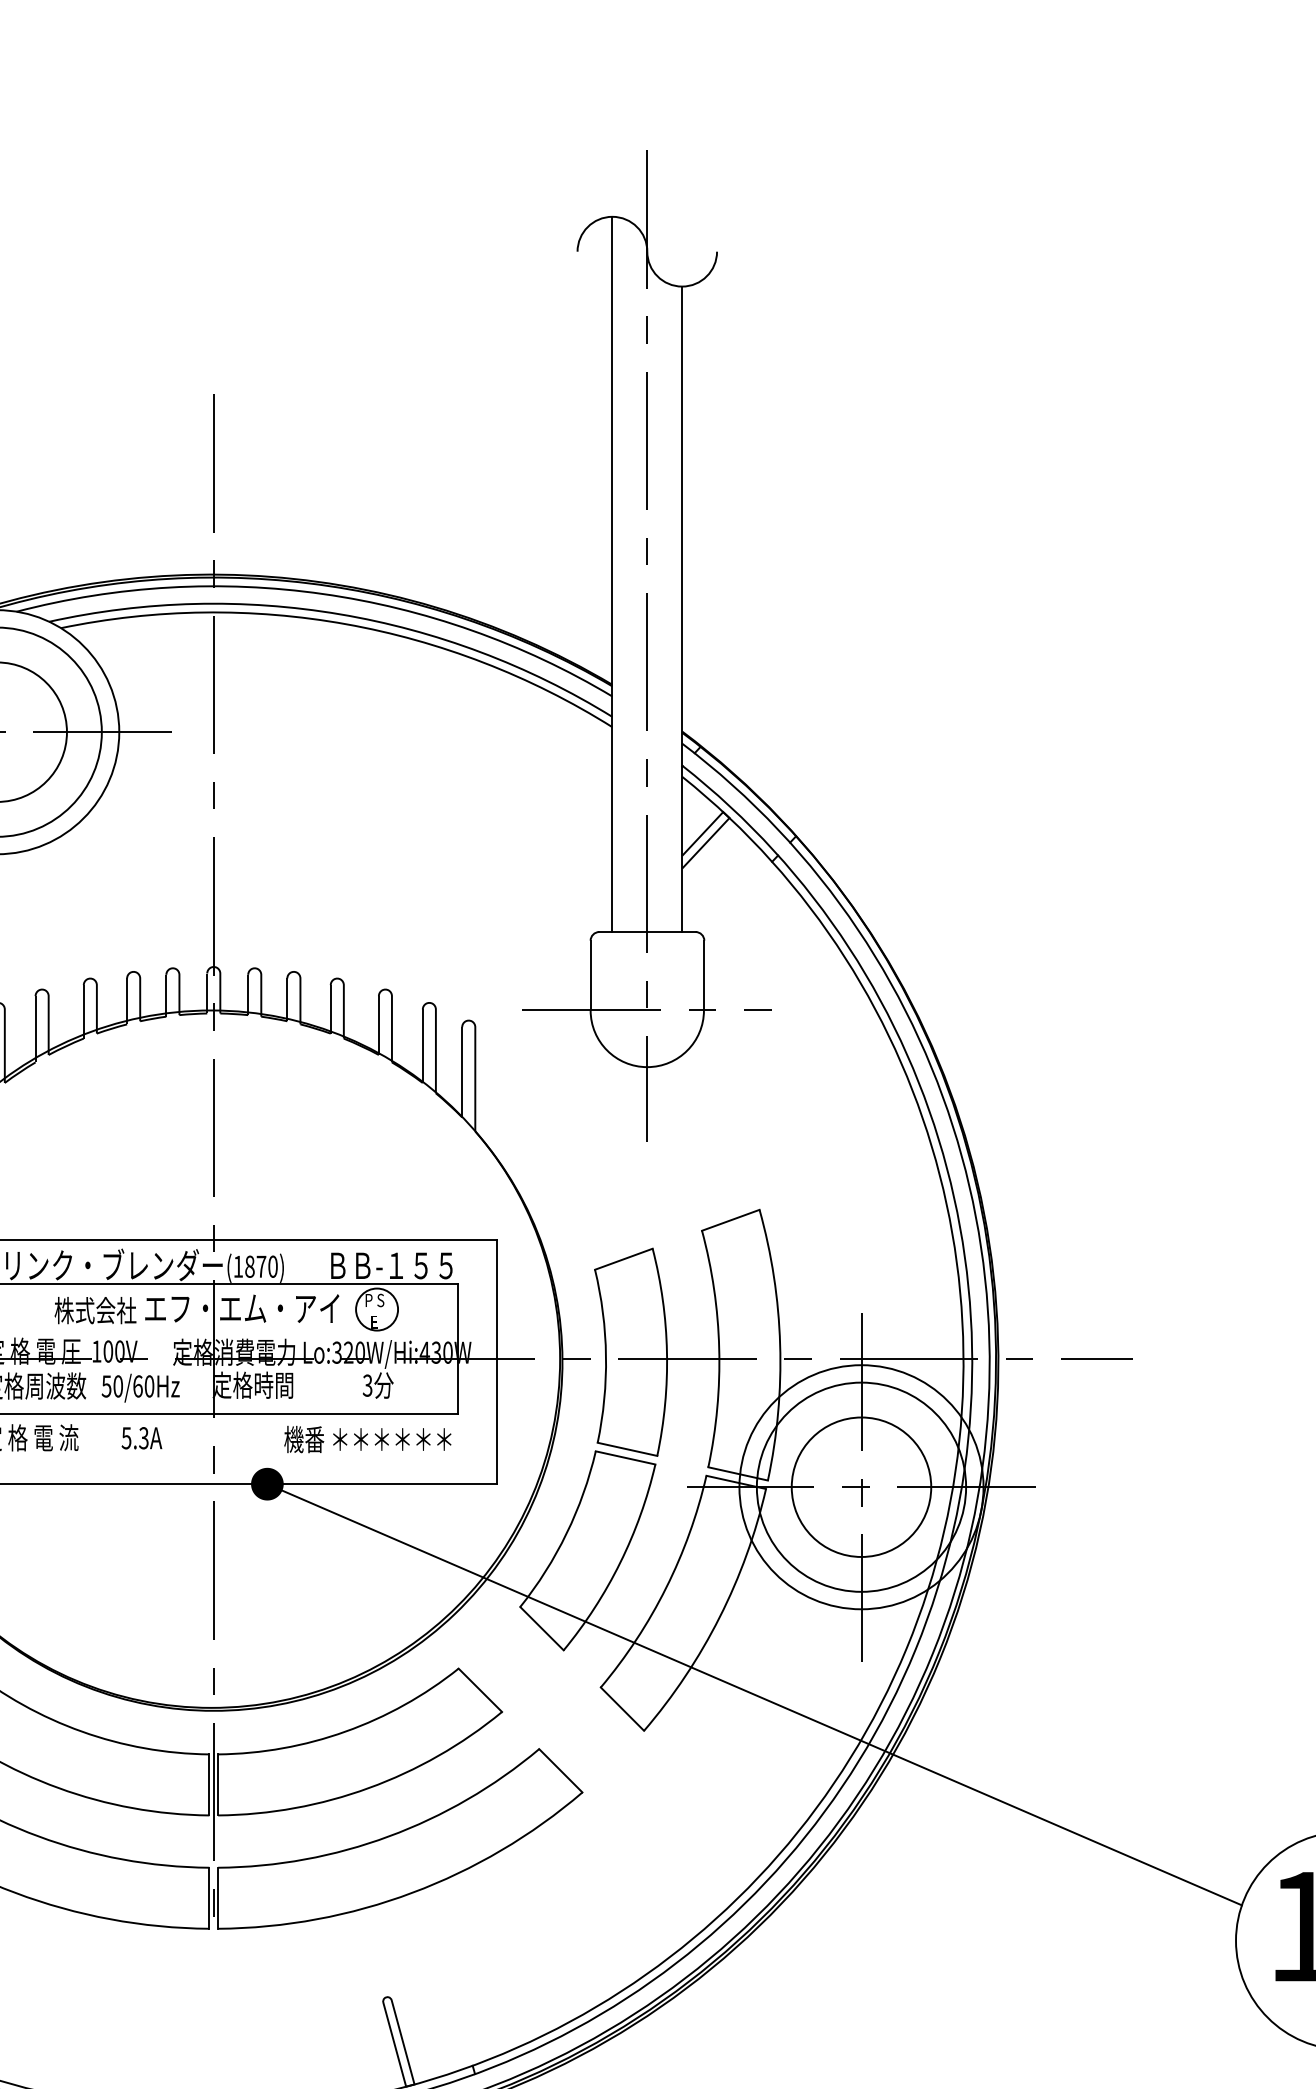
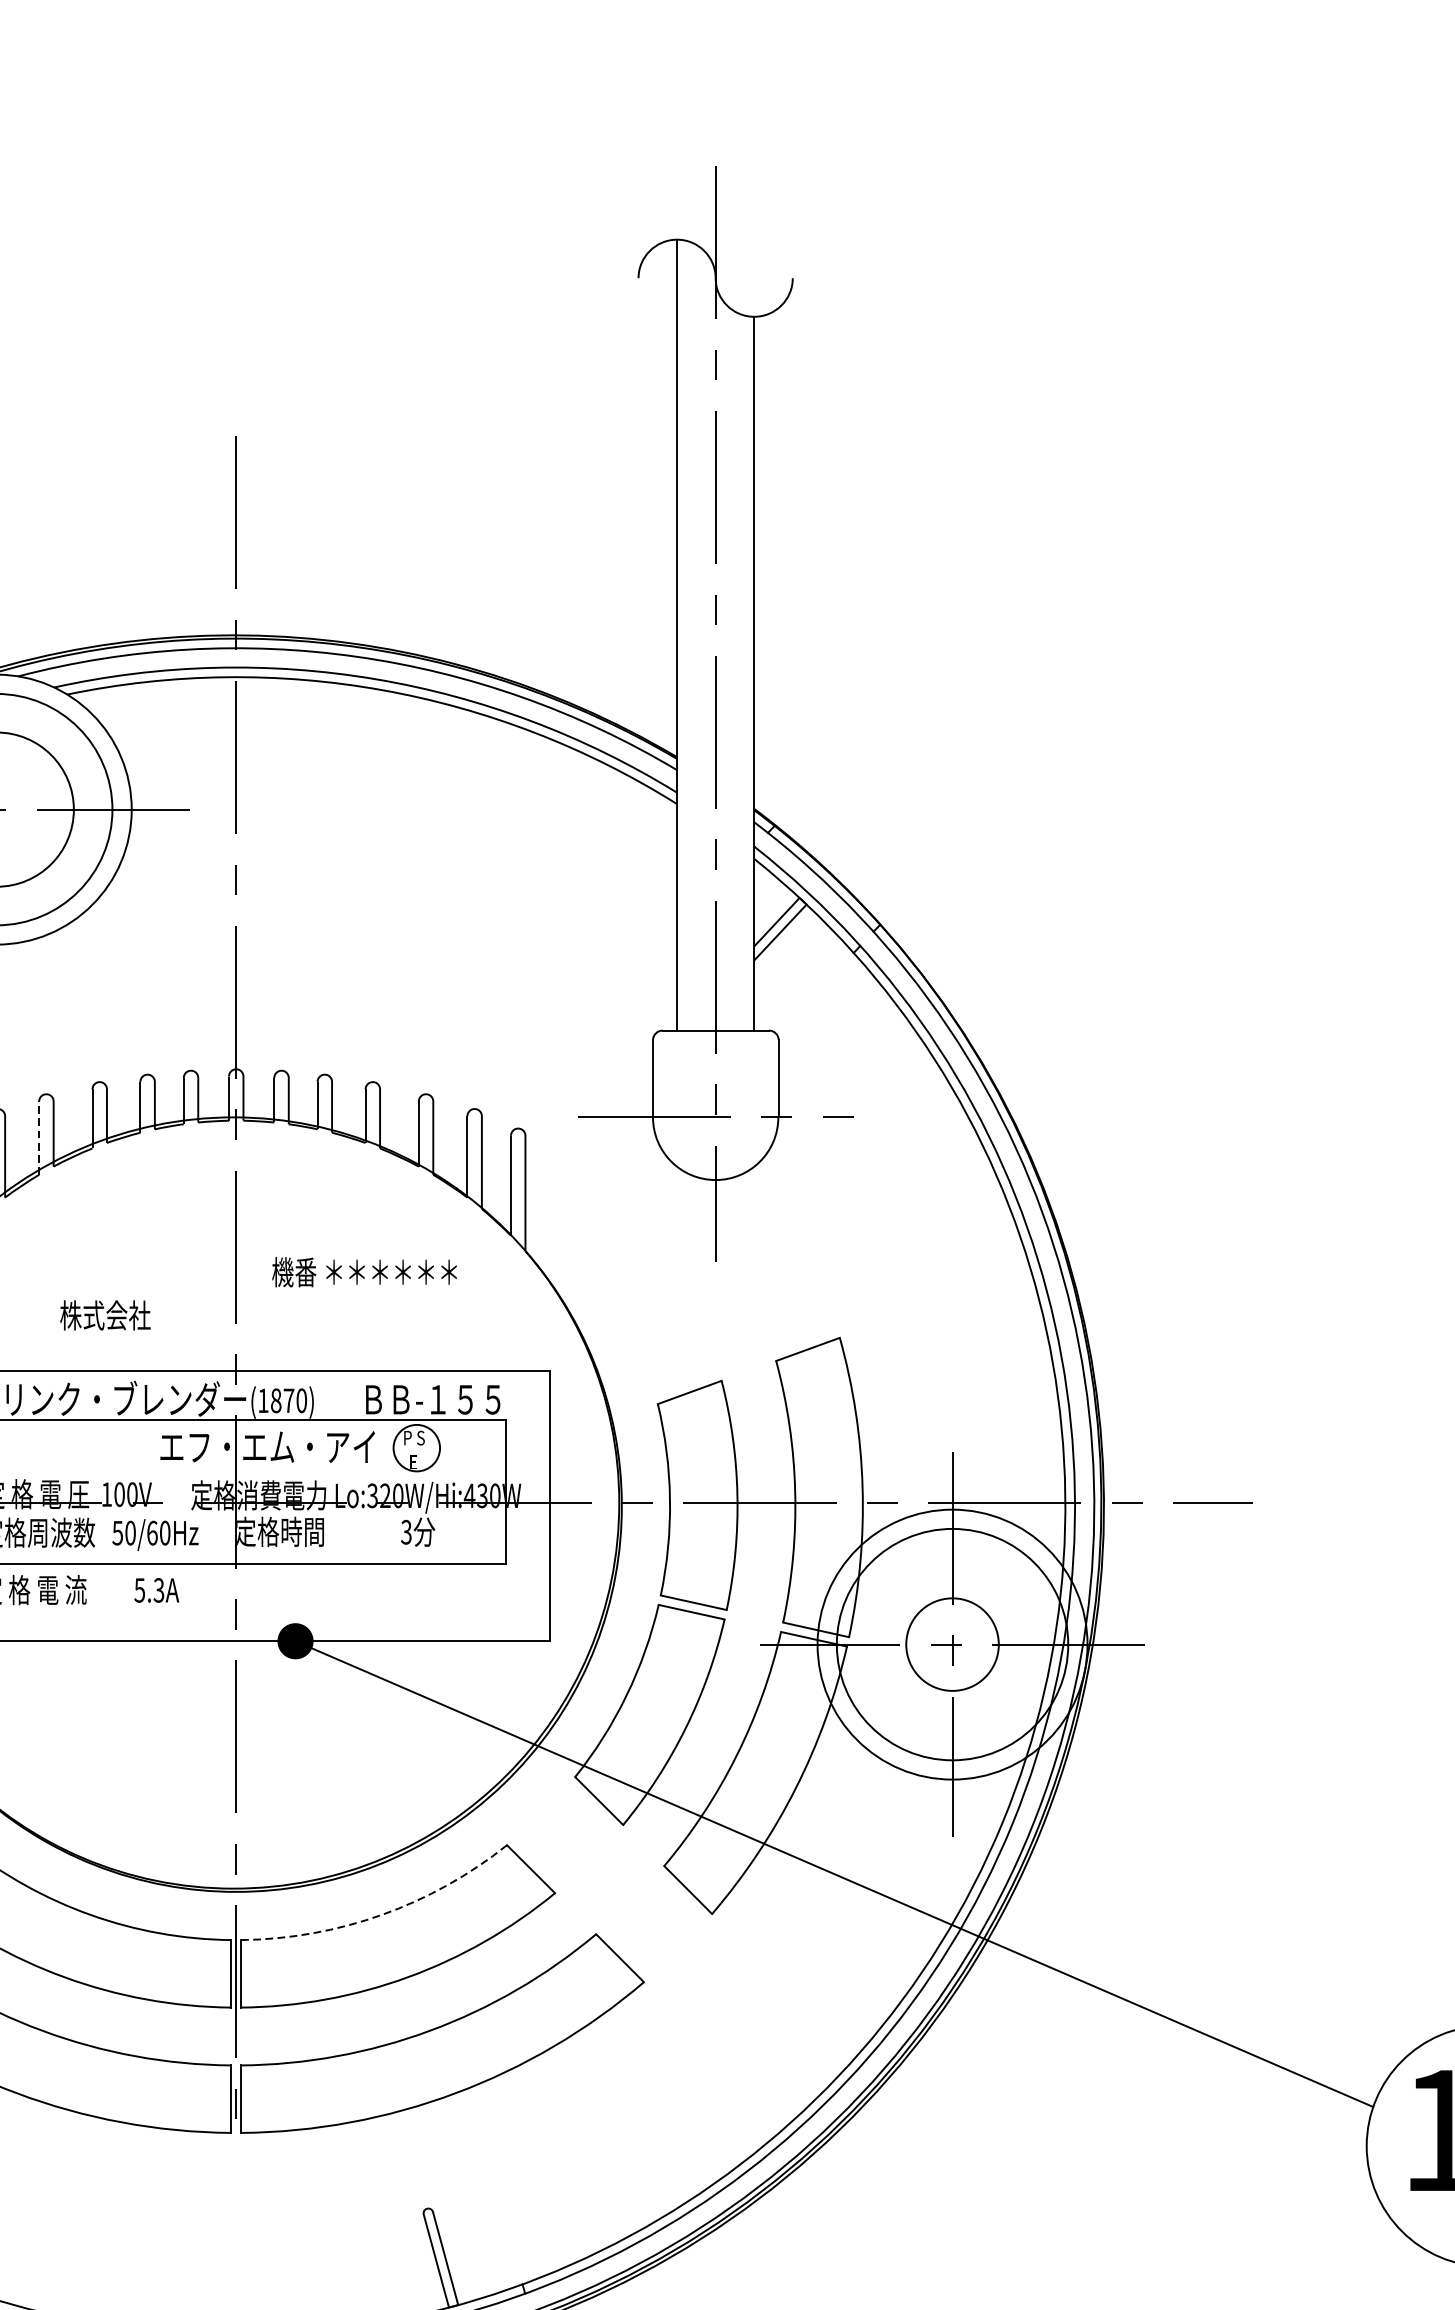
line: (35, 1028) -> (39, 1137), solid -> dashed
text: (95, 1310) -> (105, 1315), moved
text: (367, 1439) -> (364, 1272), moved
circle: (861, 1486) -> (952, 1643), size x0.6
arc: (345, 1731) -> (381, 1914), solid -> dashed

